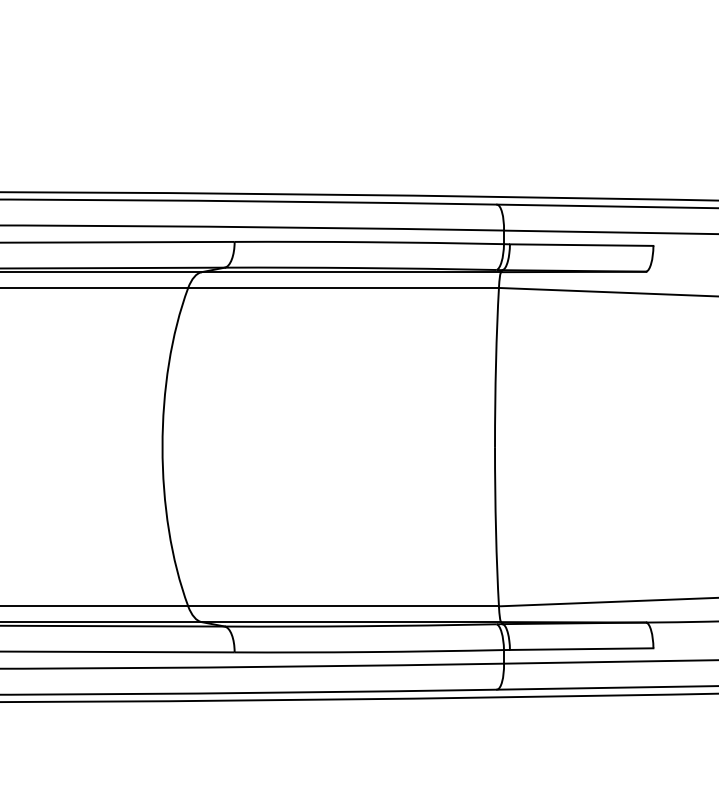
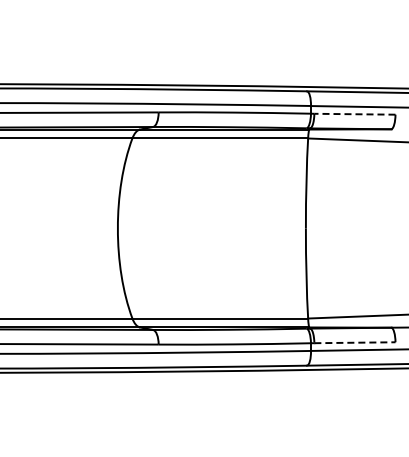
line: (580, 245) -> (354, 114), solid -> dashed
line: (580, 648) -> (354, 342), solid -> dashed

